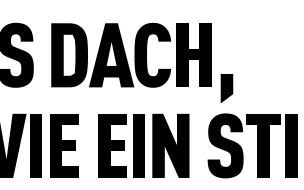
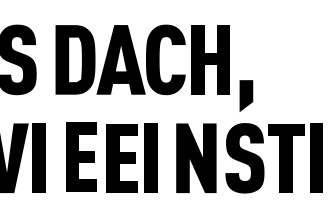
part: (64, 145) -> (81, 156), moved
part: (170, 145) -> (195, 157), moved

